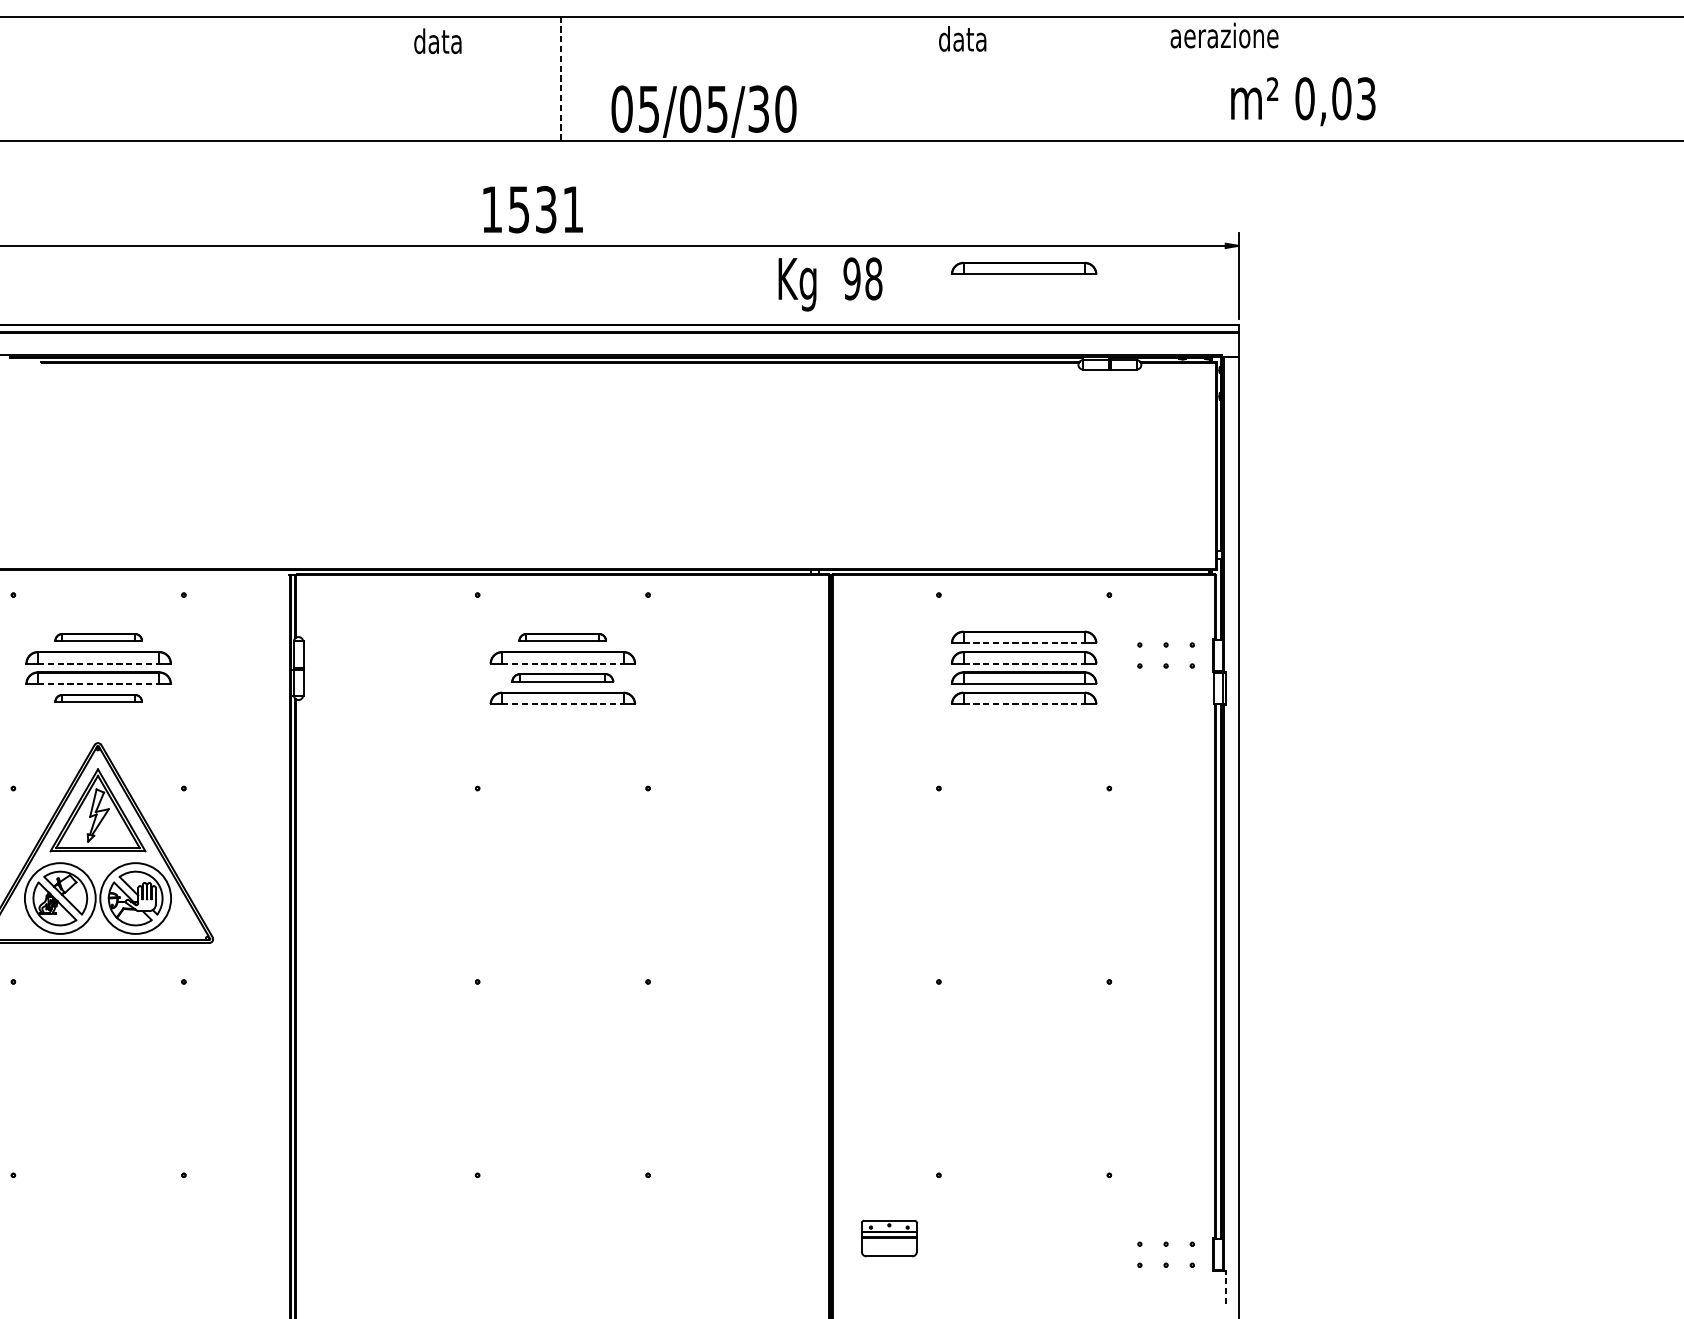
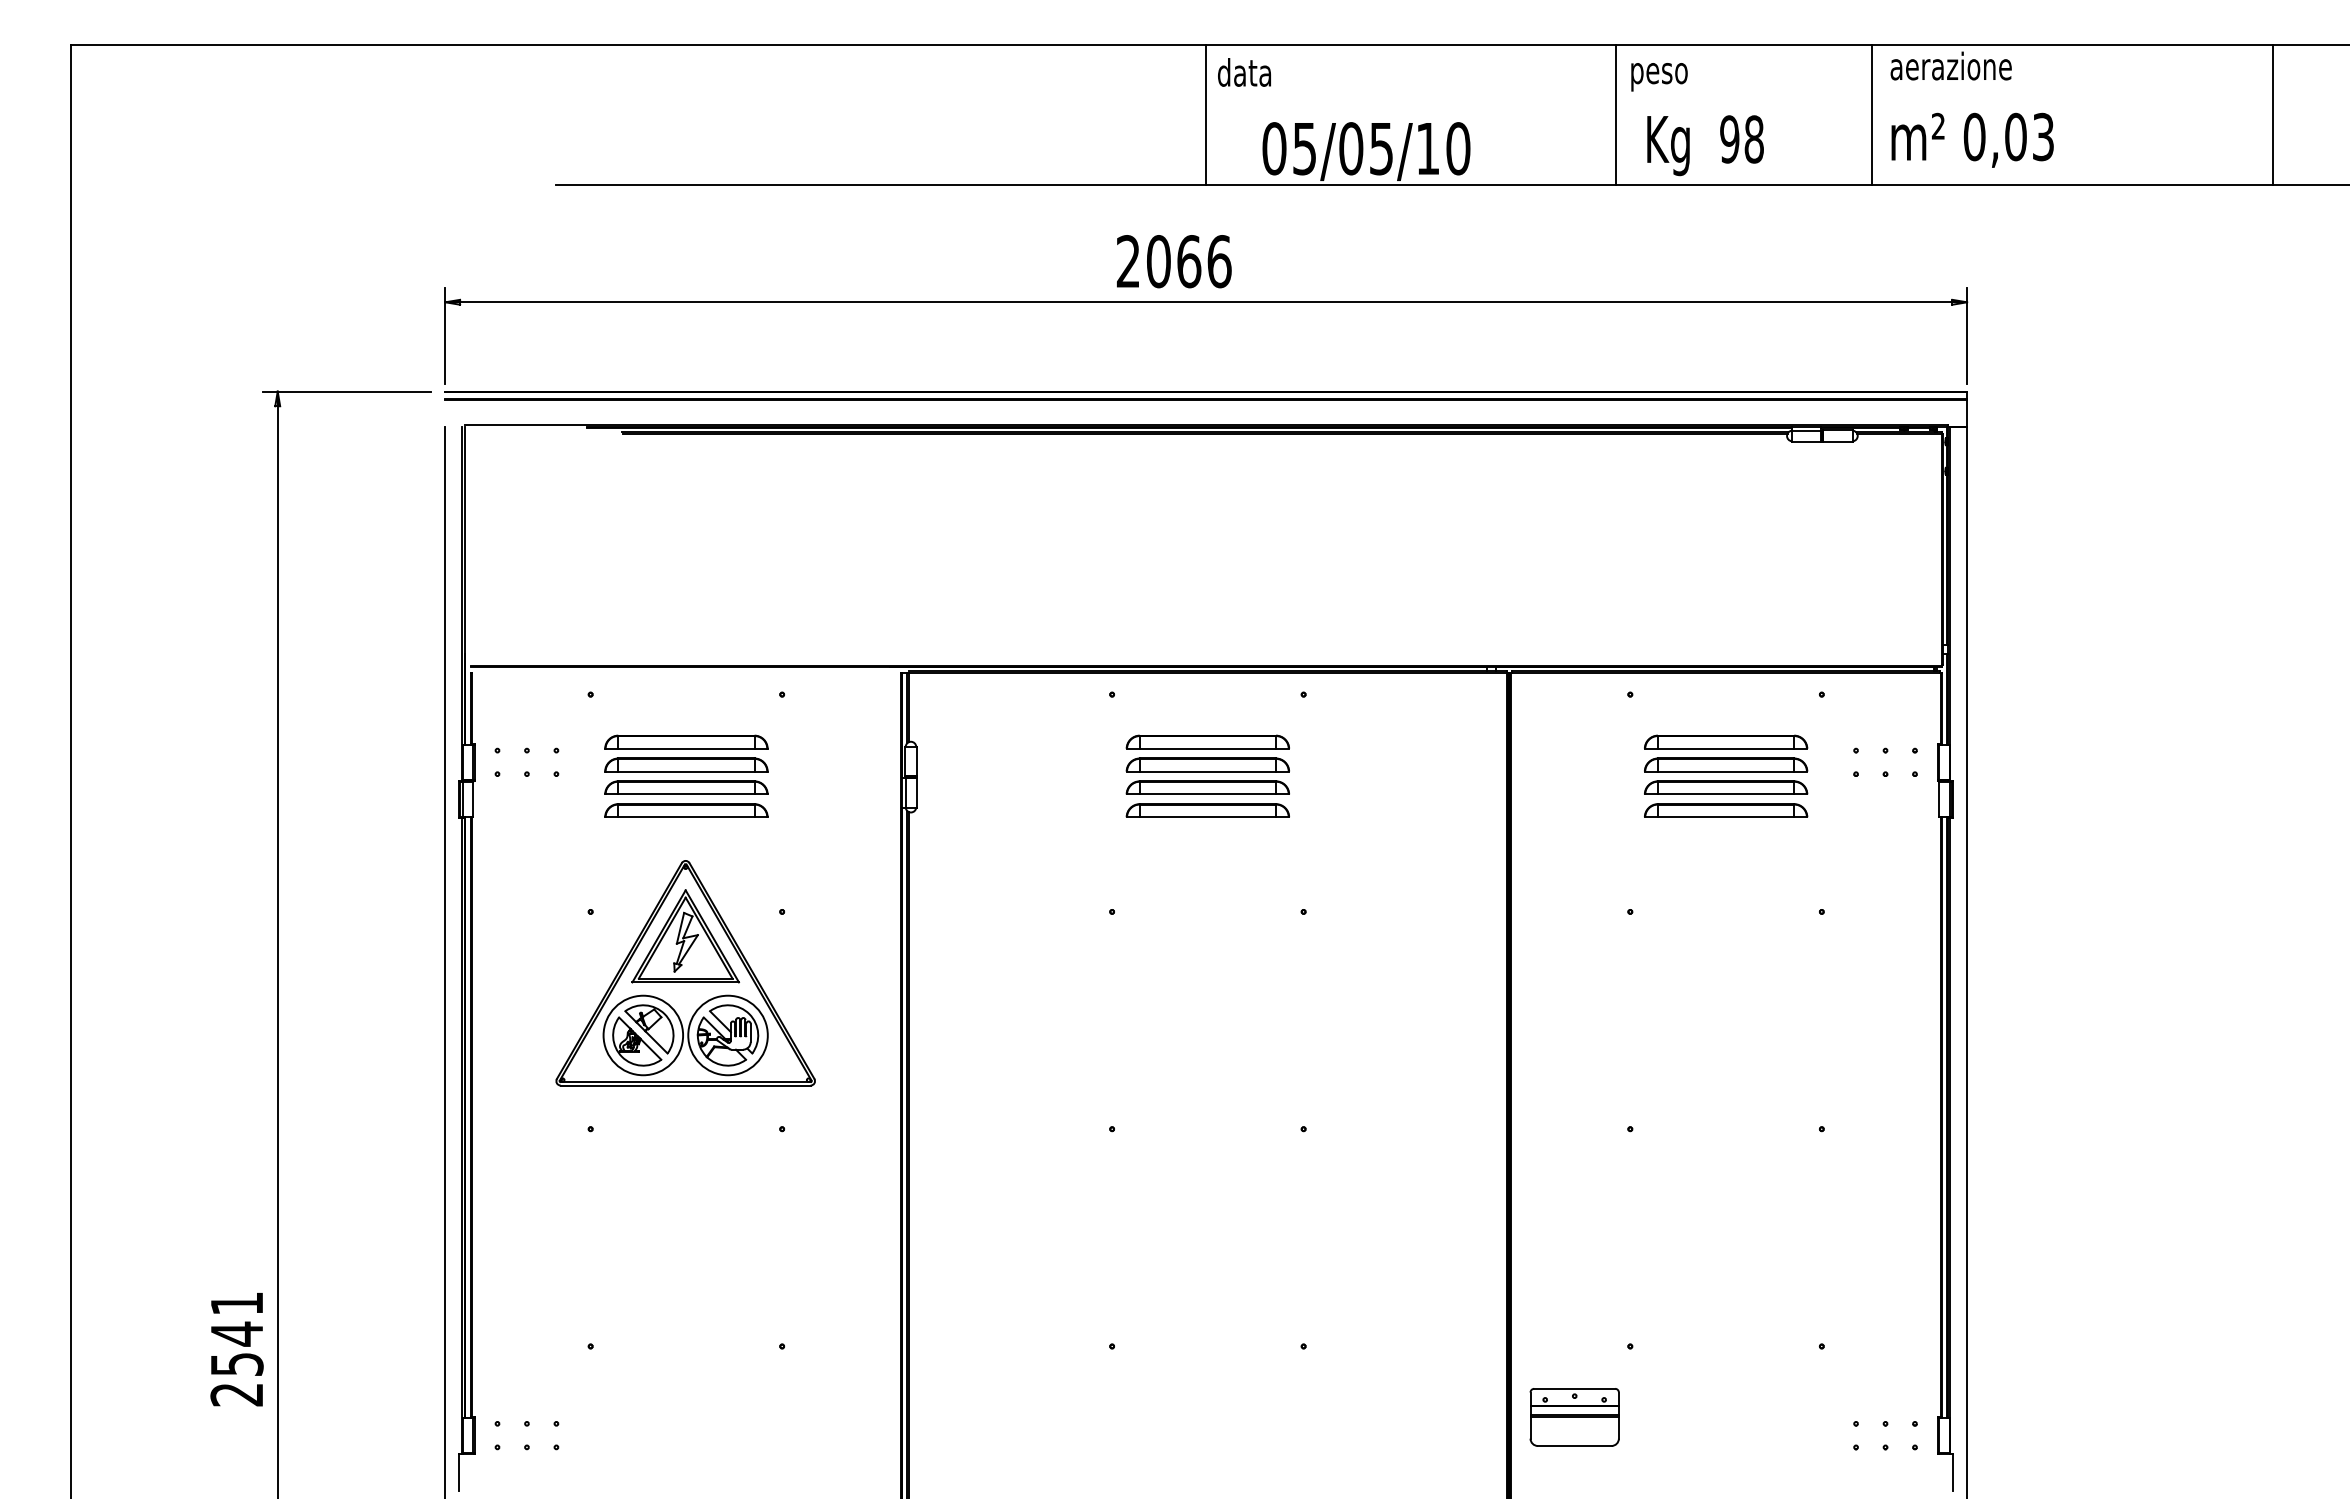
text: (437, 41) -> (1244, 72), moved
text: (964, 42) -> (1658, 73), data -> peso
line: (560, 78) -> (1205, 114), dashed -> solid
line: (925, 78) -> (1615, 114), added
line: (1153, 78) -> (1871, 114), added
line: (1511, 78) -> (2273, 114), added
text: (1303, 100) -> (1972, 139), moved
text: (758, 108) -> (1427, 148), 05/05/30 -> 05/05/10
text: (532, 209) -> (1173, 261), 1531 -> 2066
part: (1024, 268) -> (1726, 327), removed
text: (830, 284) -> (1705, 145), moved
part: (98, 636) -> (686, 741), size x1.67
part: (562, 636) -> (1207, 741), size x1.67
line: (1024, 643) -> (1726, 748), dashed -> solid
line: (98, 663) -> (686, 771), dashed -> solid
line: (563, 663) -> (1208, 771), dashed -> solid
line: (1024, 663) -> (1726, 771), dashed -> solid
part: (562, 677) -> (1207, 787), size x1.43
line: (98, 684) -> (686, 794), dashed -> solid
part: (98, 698) -> (686, 810), size x1.67
line: (563, 704) -> (1208, 817), dashed -> solid
line: (1024, 704) -> (1726, 817), dashed -> solid
part: (889, 1238) -> (1574, 1417), size x1.43
line: (1226, 1286) -> (1953, 1471), dashed -> solid

